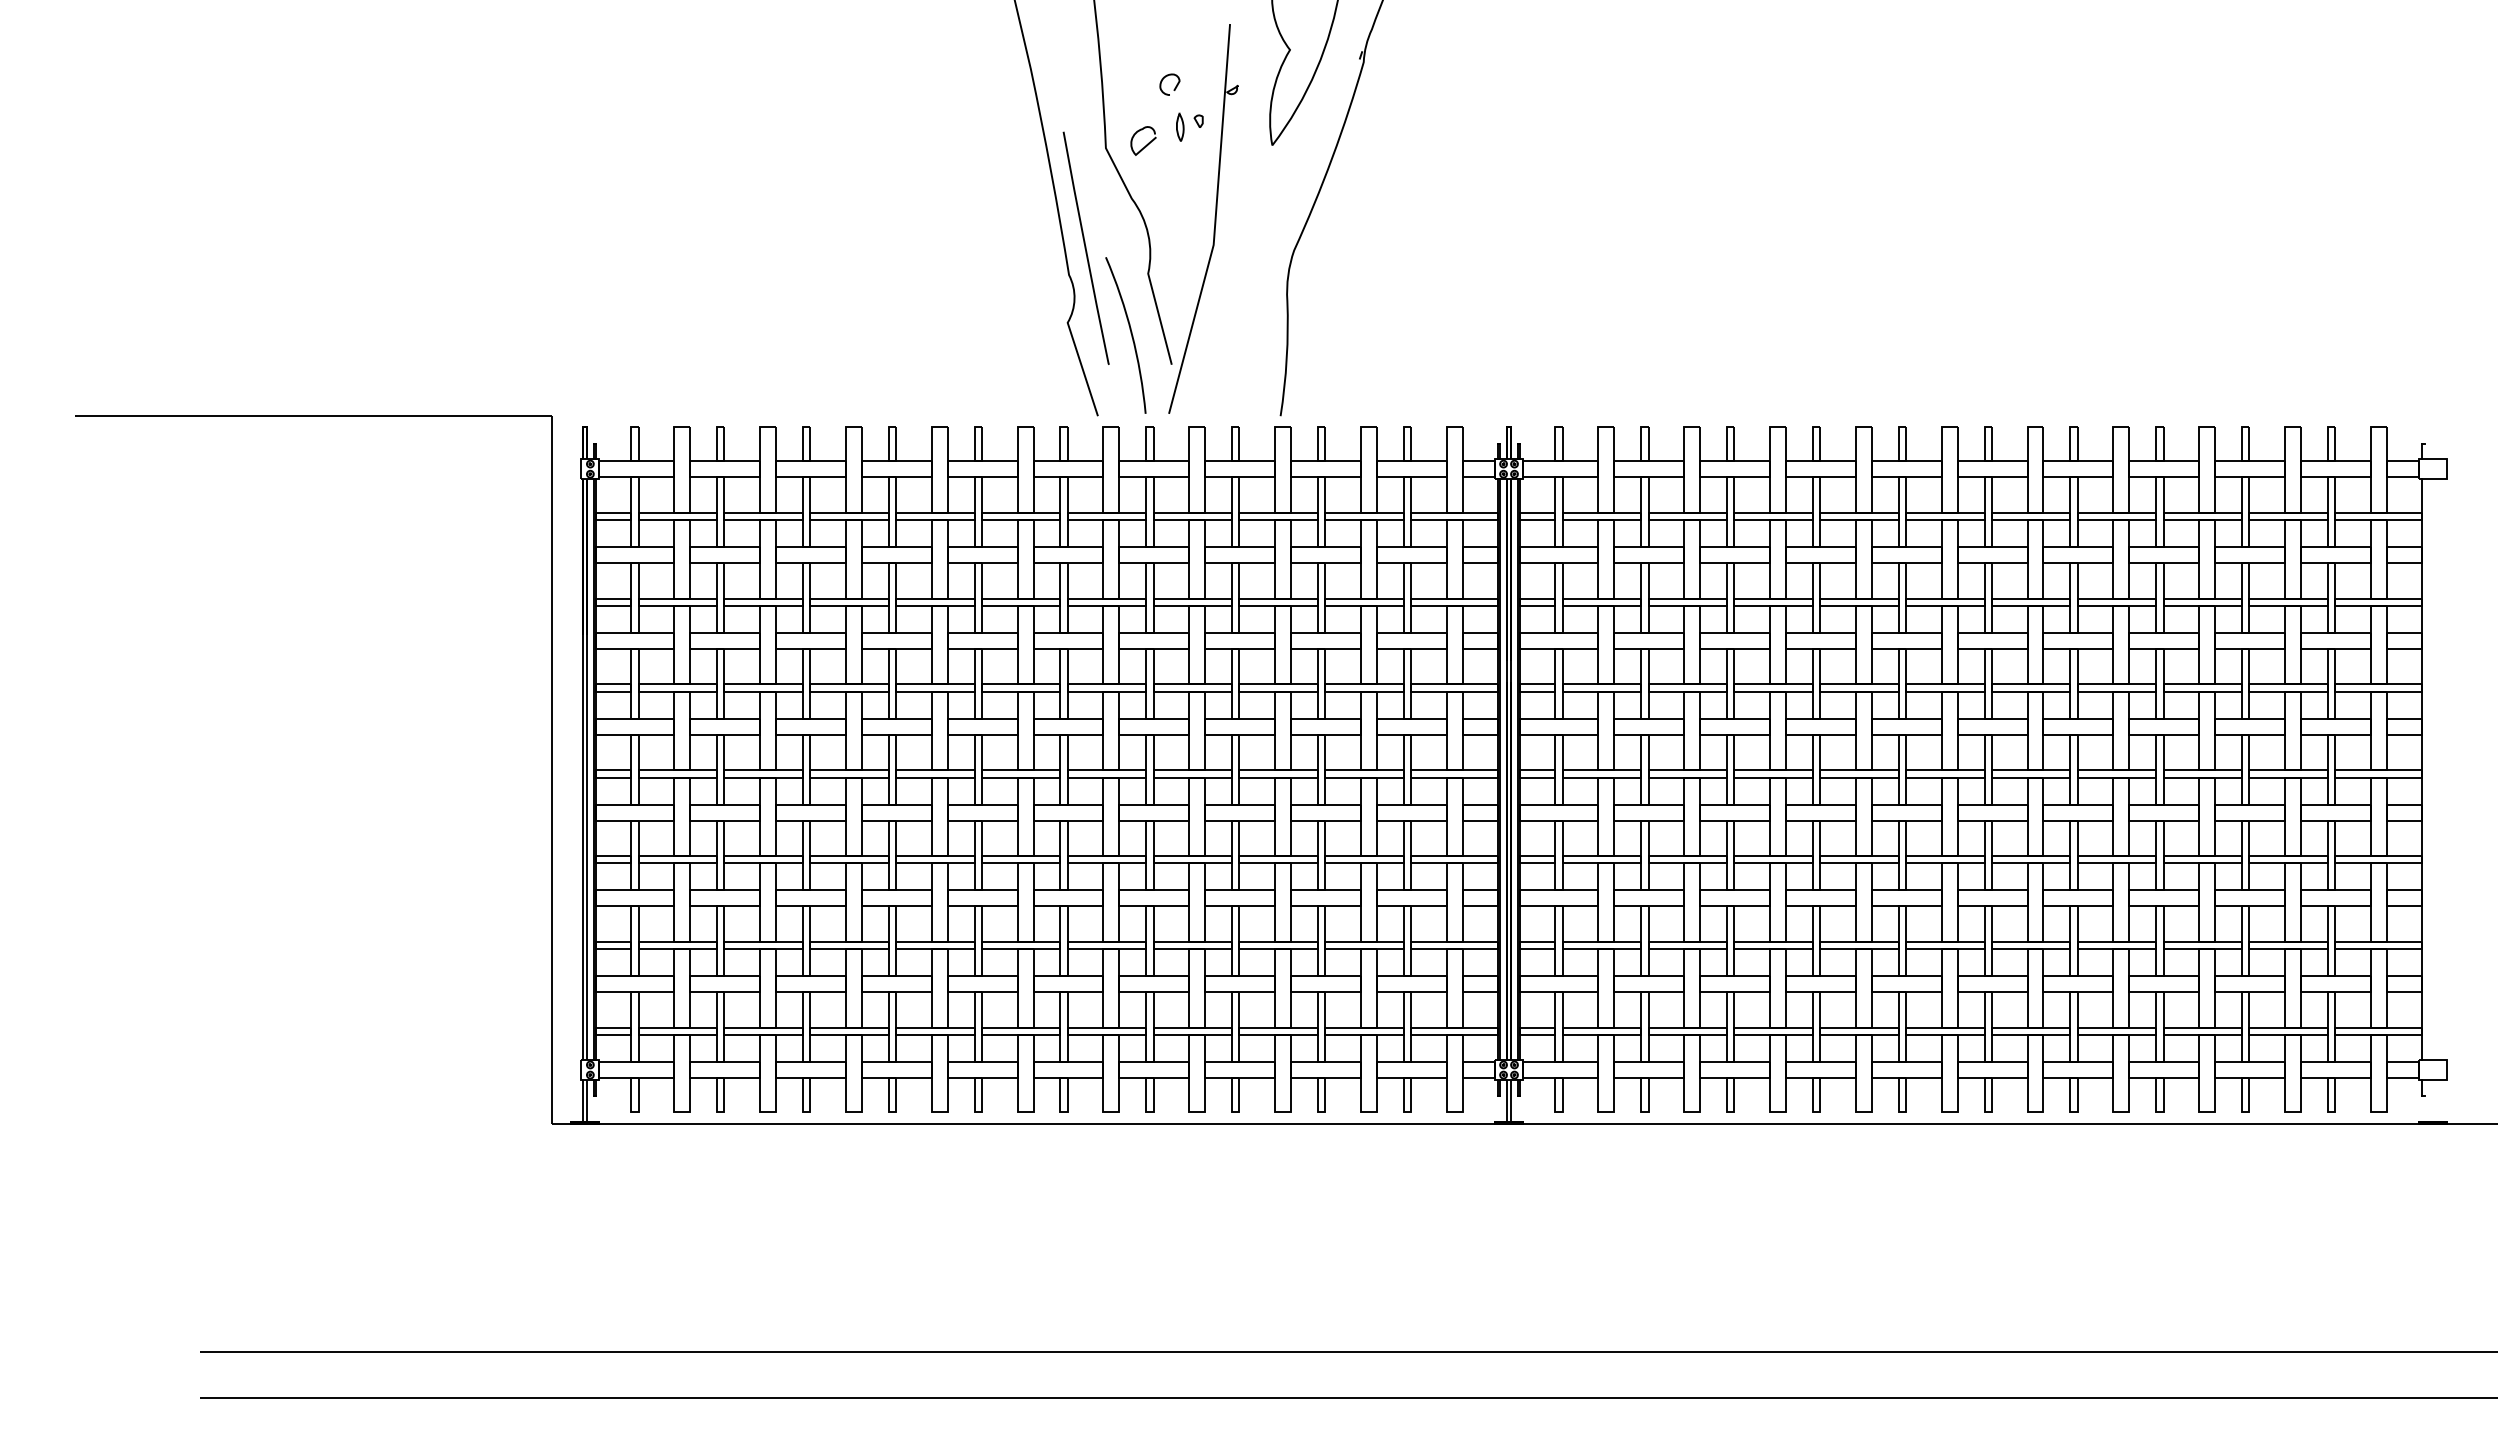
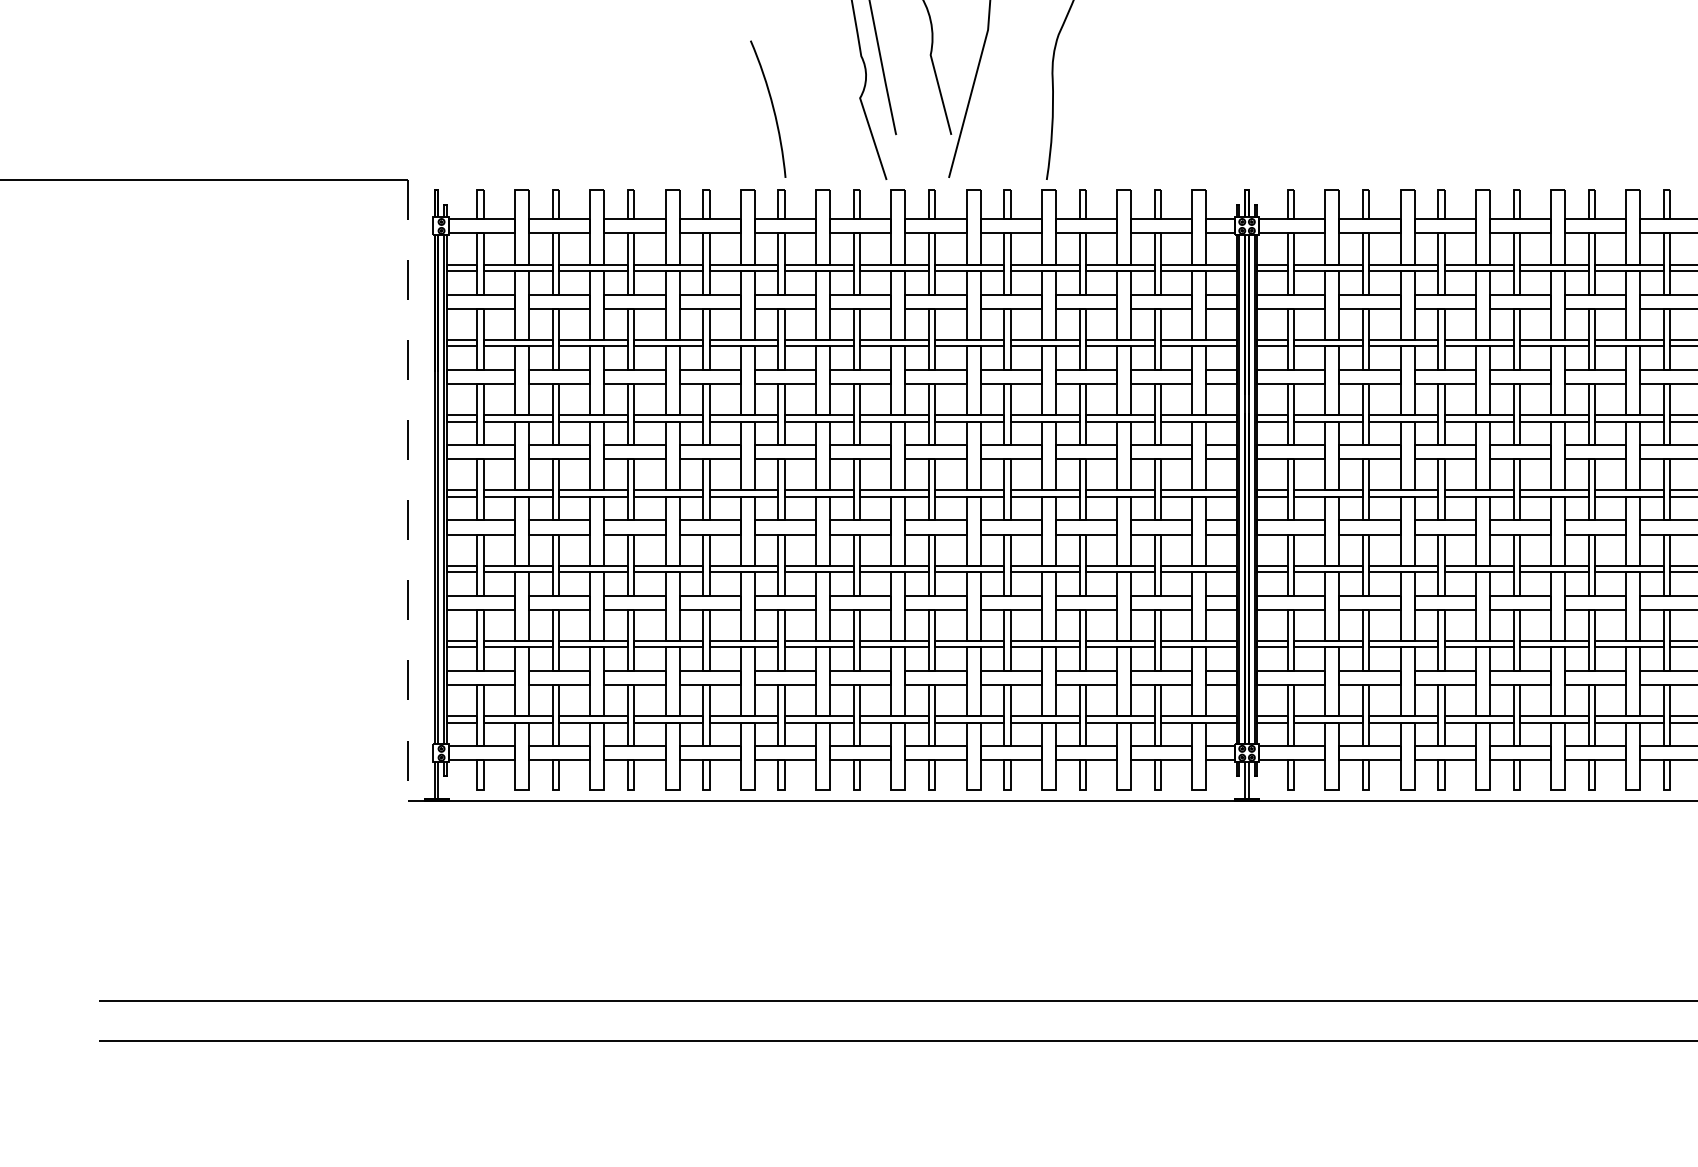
curve: (1130, 333) -> (772, 107), moved
line: (552, 770) -> (408, 490), solid -> dashed

